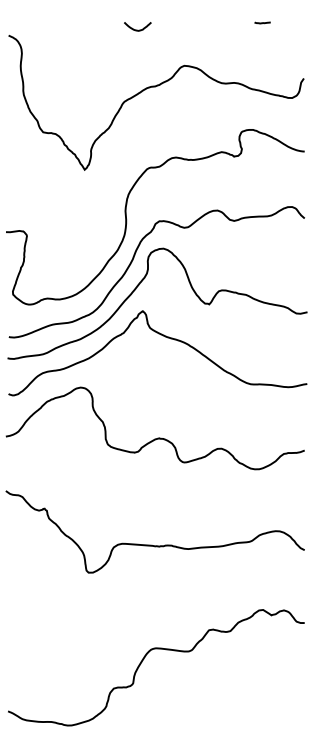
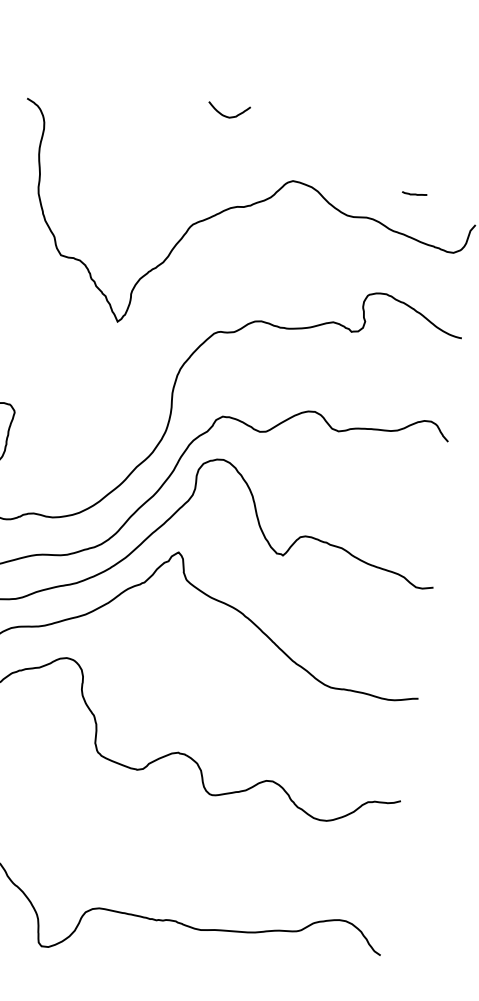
curve: (262, 22) -> (414, 193), moved

